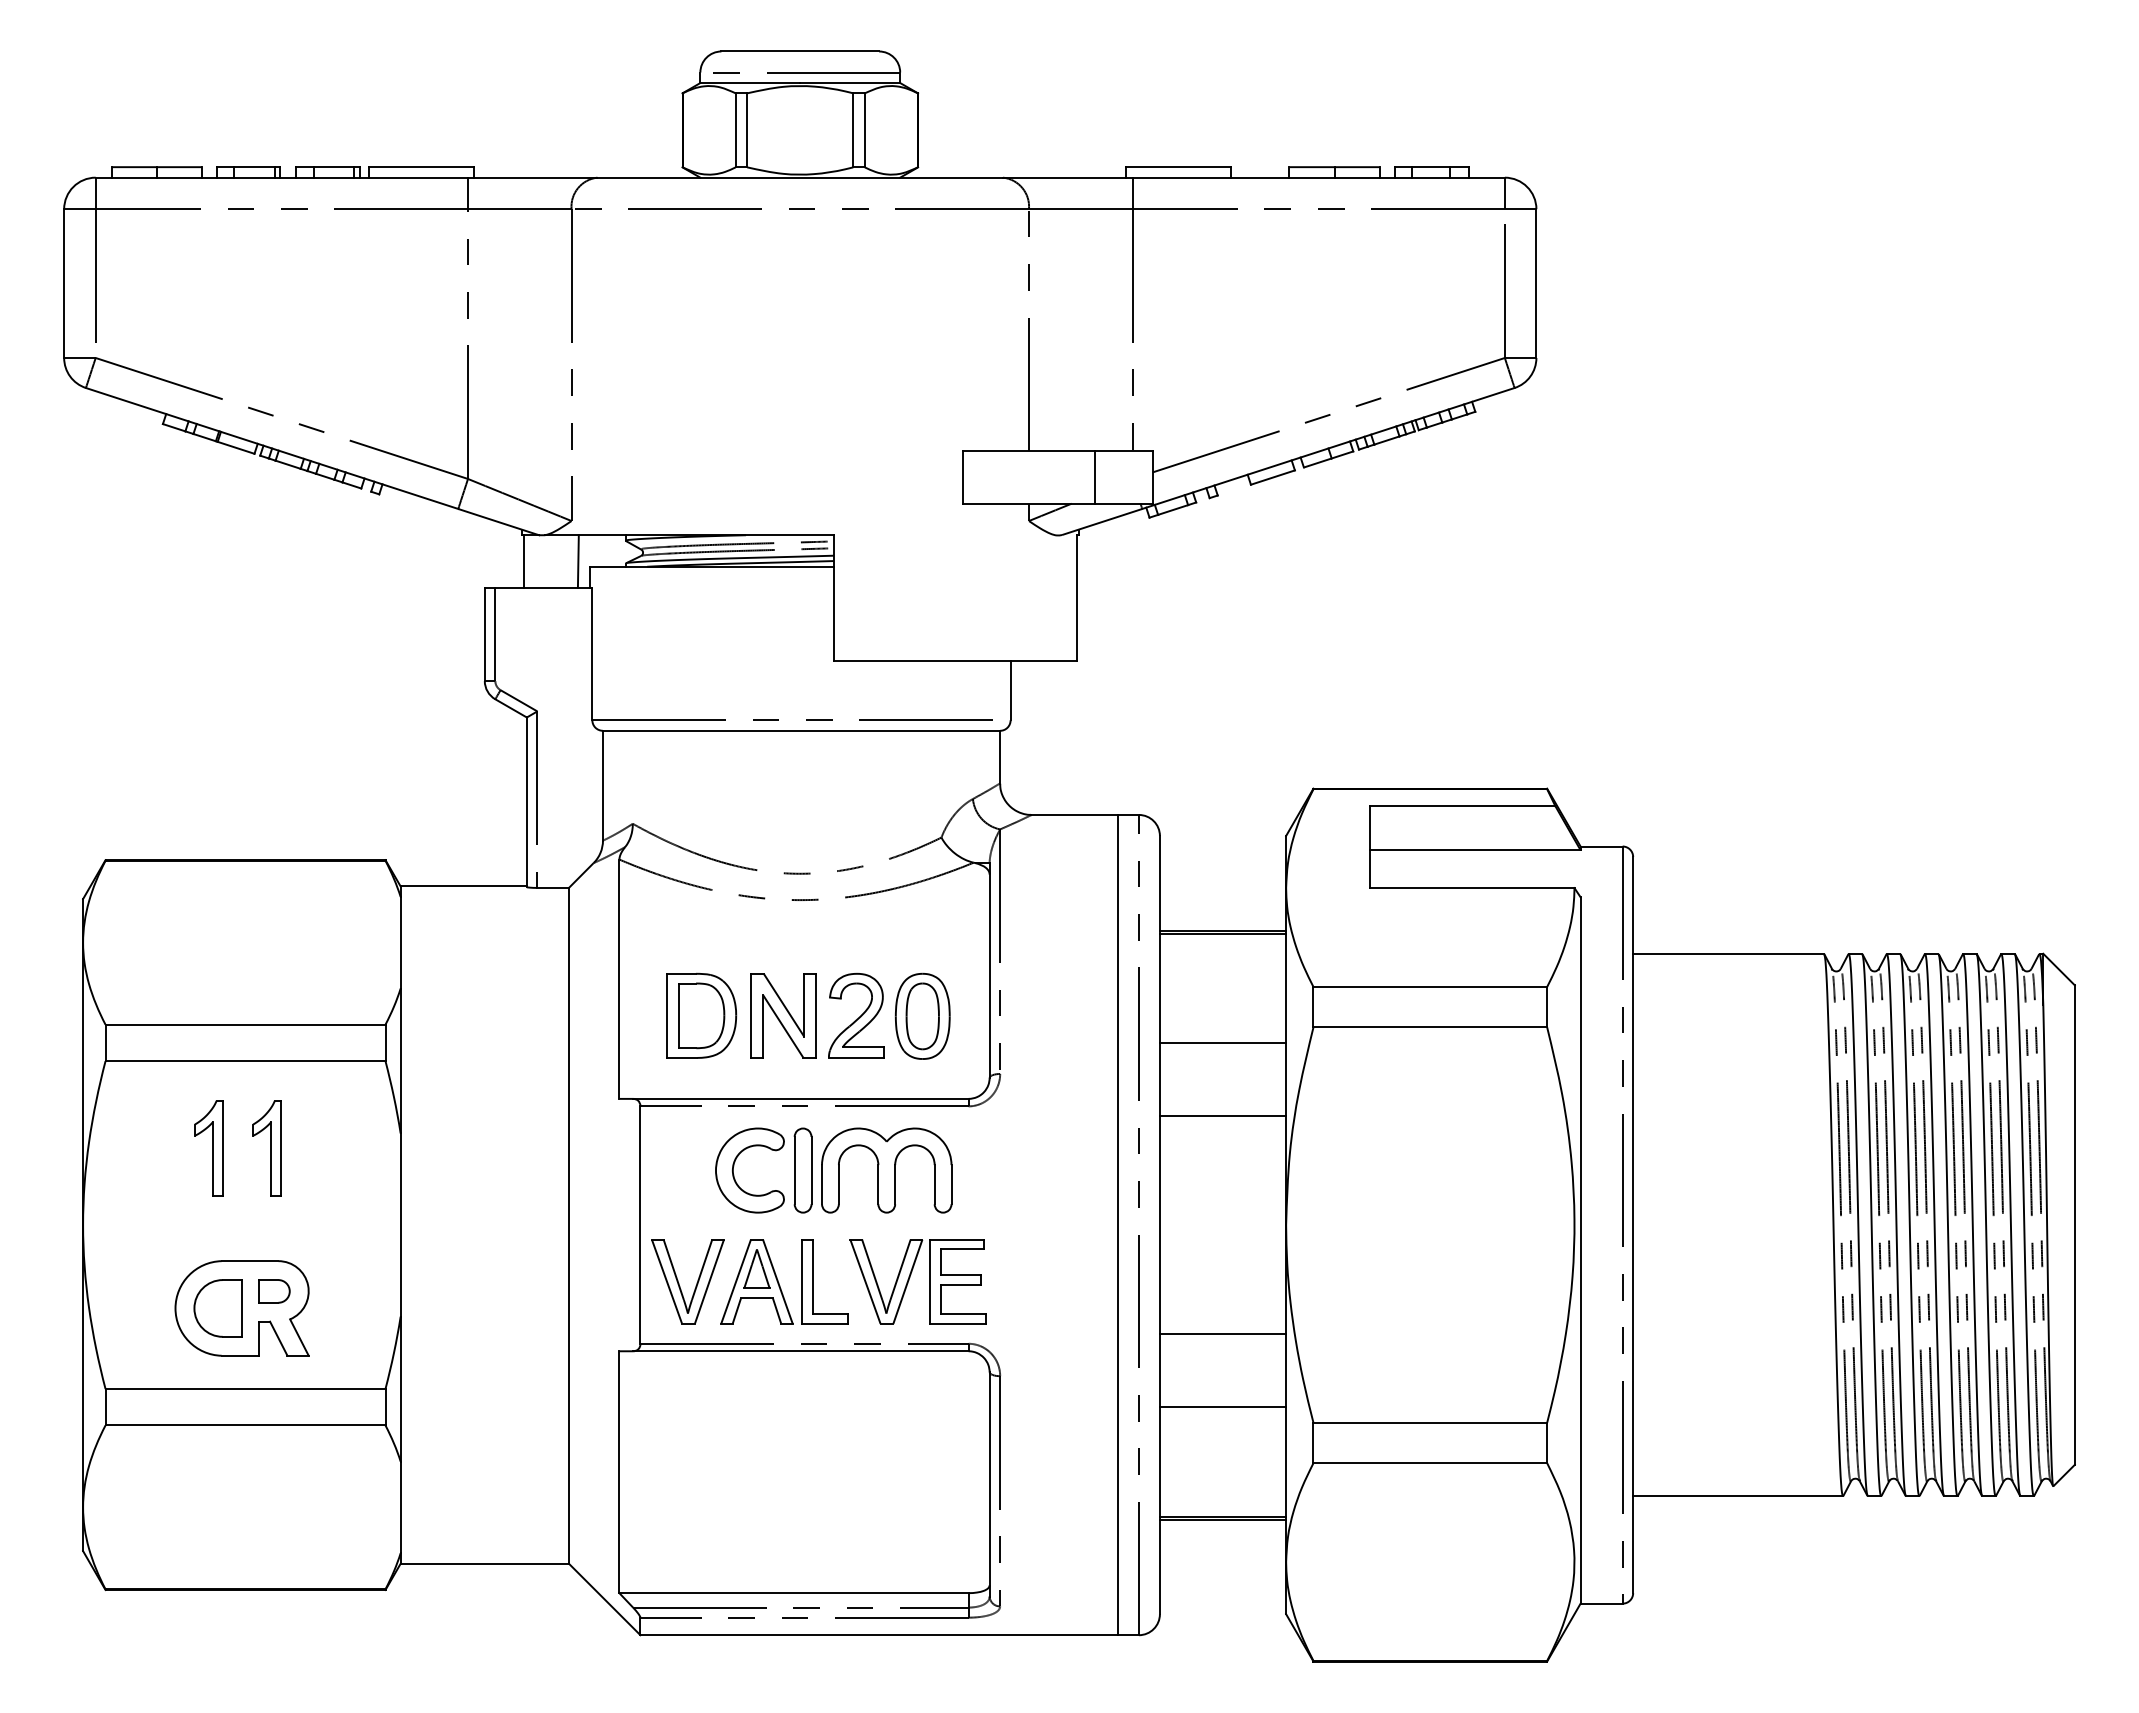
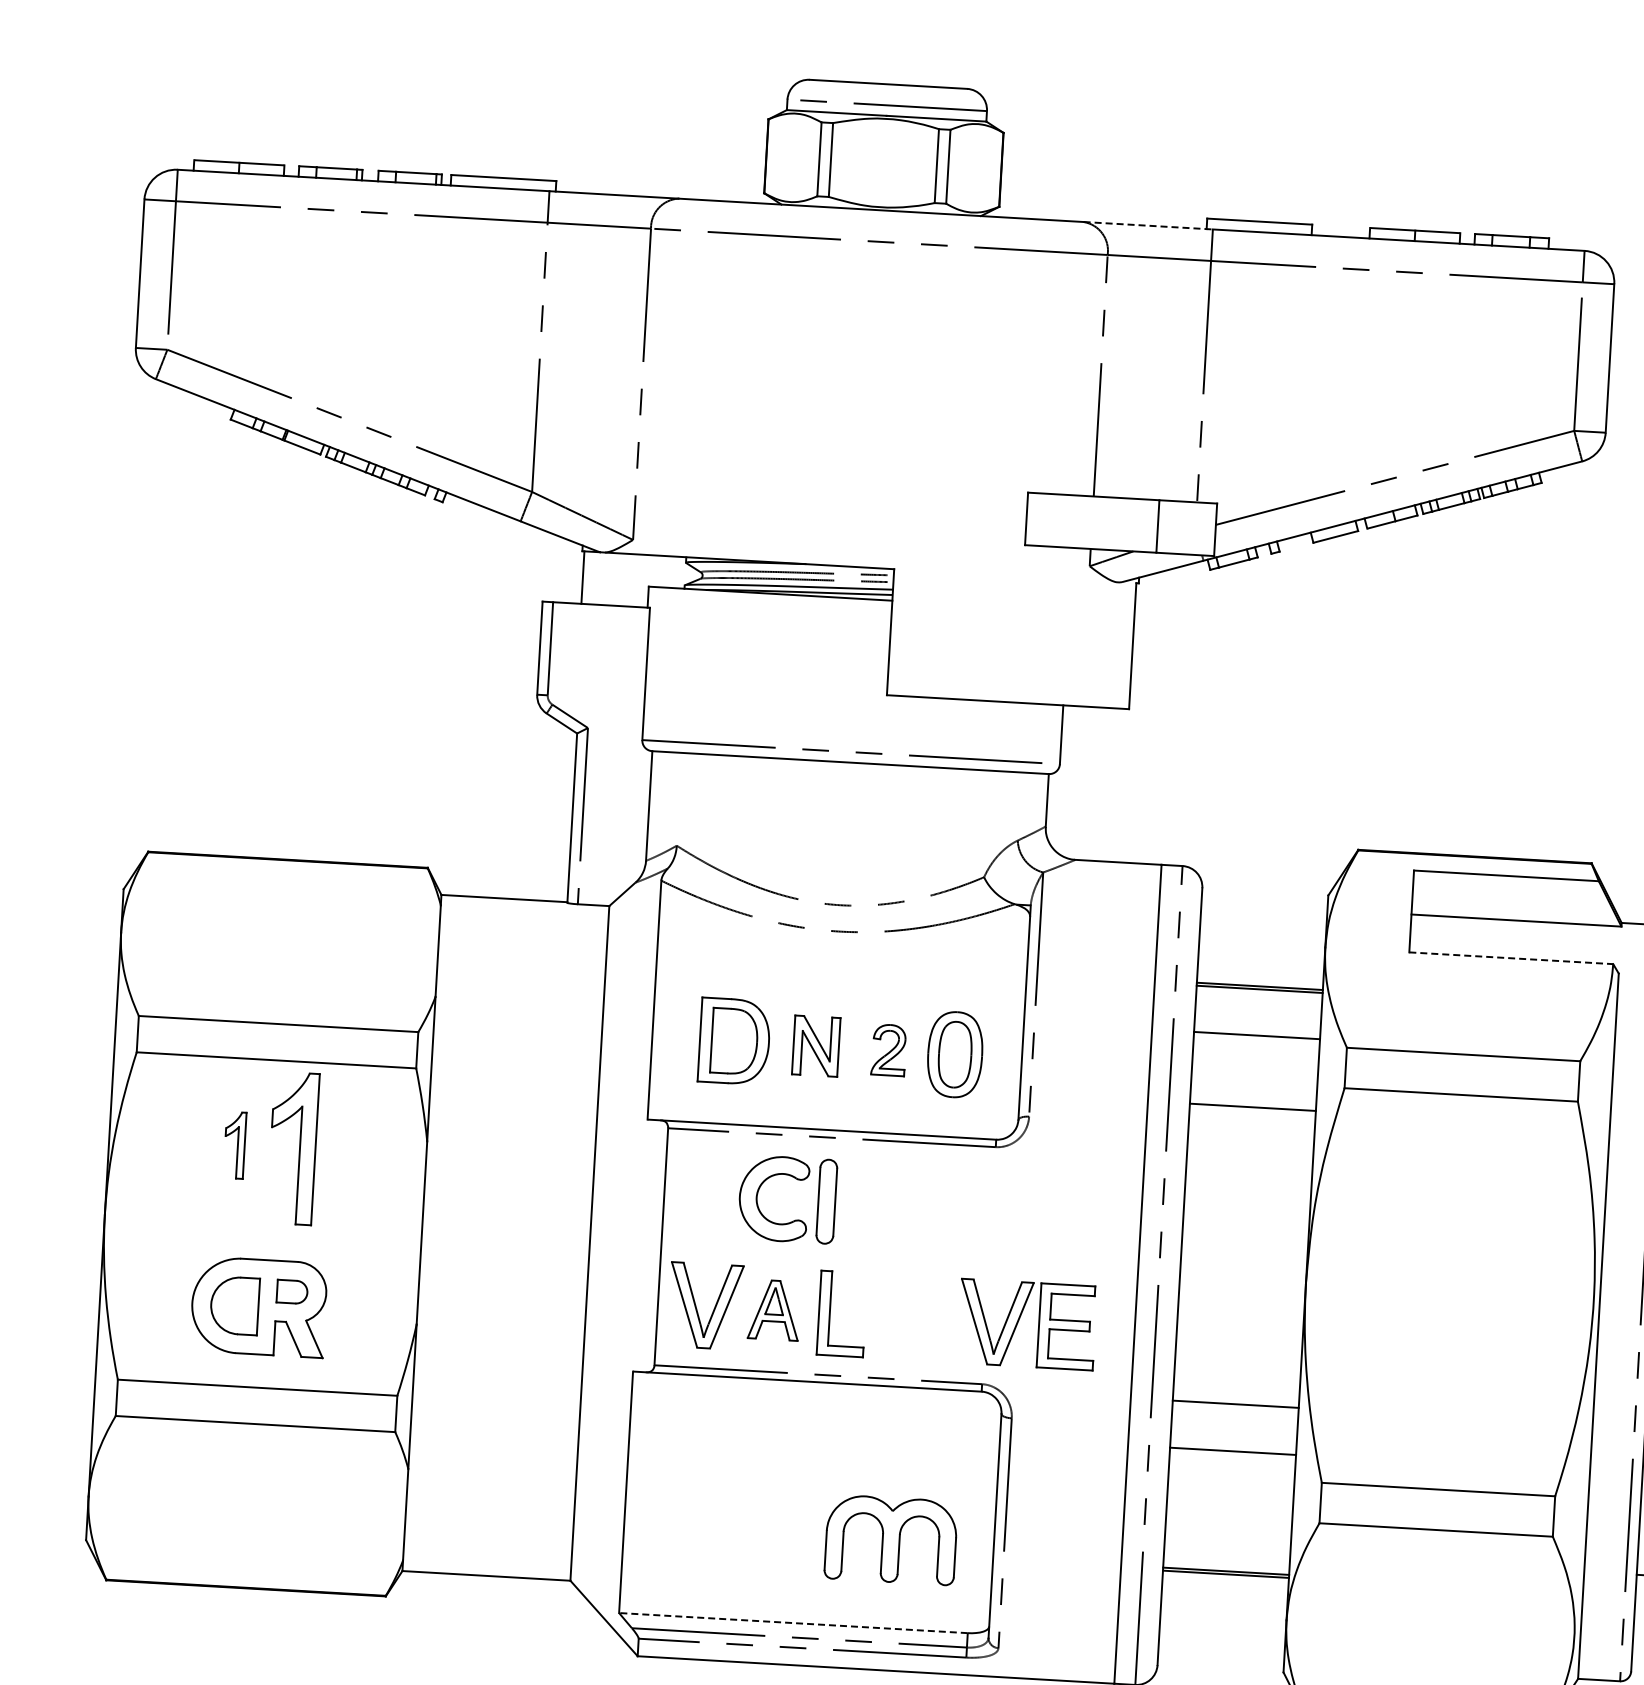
line: (1067, 177) -> (1147, 225), solid -> dashed
line: (577, 561) -> (636, 580), removed
line: (1472, 888) -> (1511, 958), solid -> dashed
part: (783, 1015) -> (816, 1045), size x0.7
part: (856, 1015) -> (889, 1049), size x0.6
line: (1222, 1042) -> (1256, 1035), moved
line: (1222, 1115) -> (1252, 1107), moved
part: (208, 1148) -> (234, 1145), size x0.7
part: (266, 1148) -> (292, 1148), size x1.6
part: (886, 1170) -> (890, 1539), moved
part: (910, 1277) -> (1019, 1319), moved
part: (756, 1281) -> (773, 1309), size x0.7
line: (1222, 1334) -> (1232, 1451), moved
line: (1222, 1407) -> (1235, 1404), moved
line: (794, 1593) -> (793, 1623), solid -> dashed

